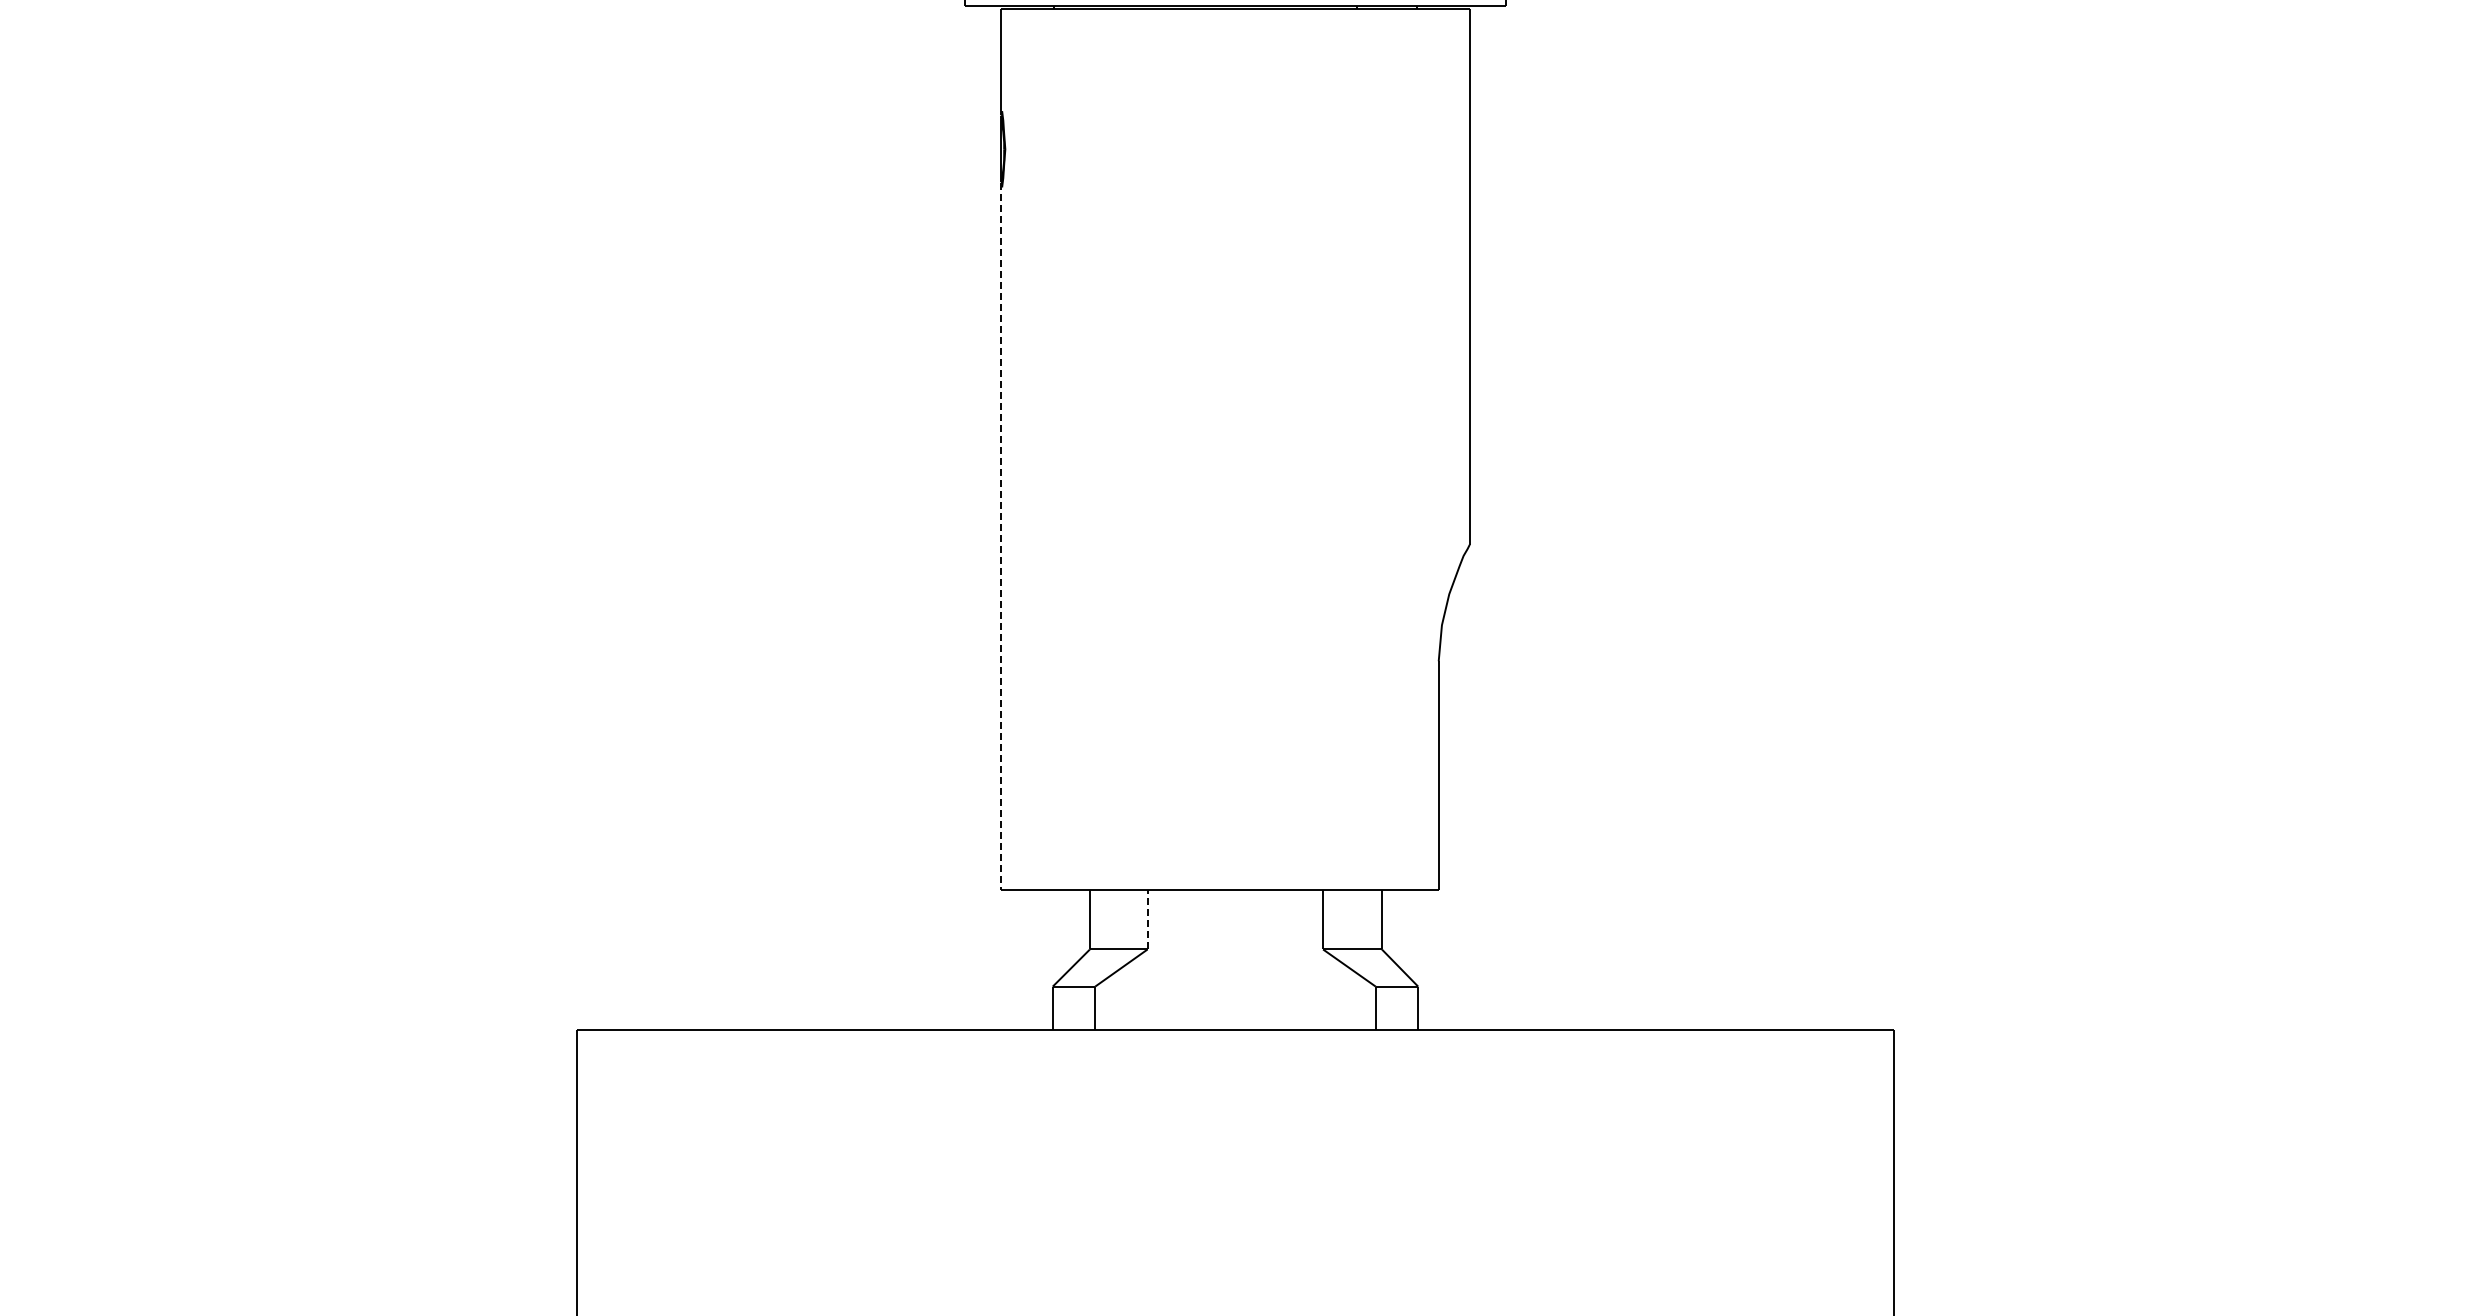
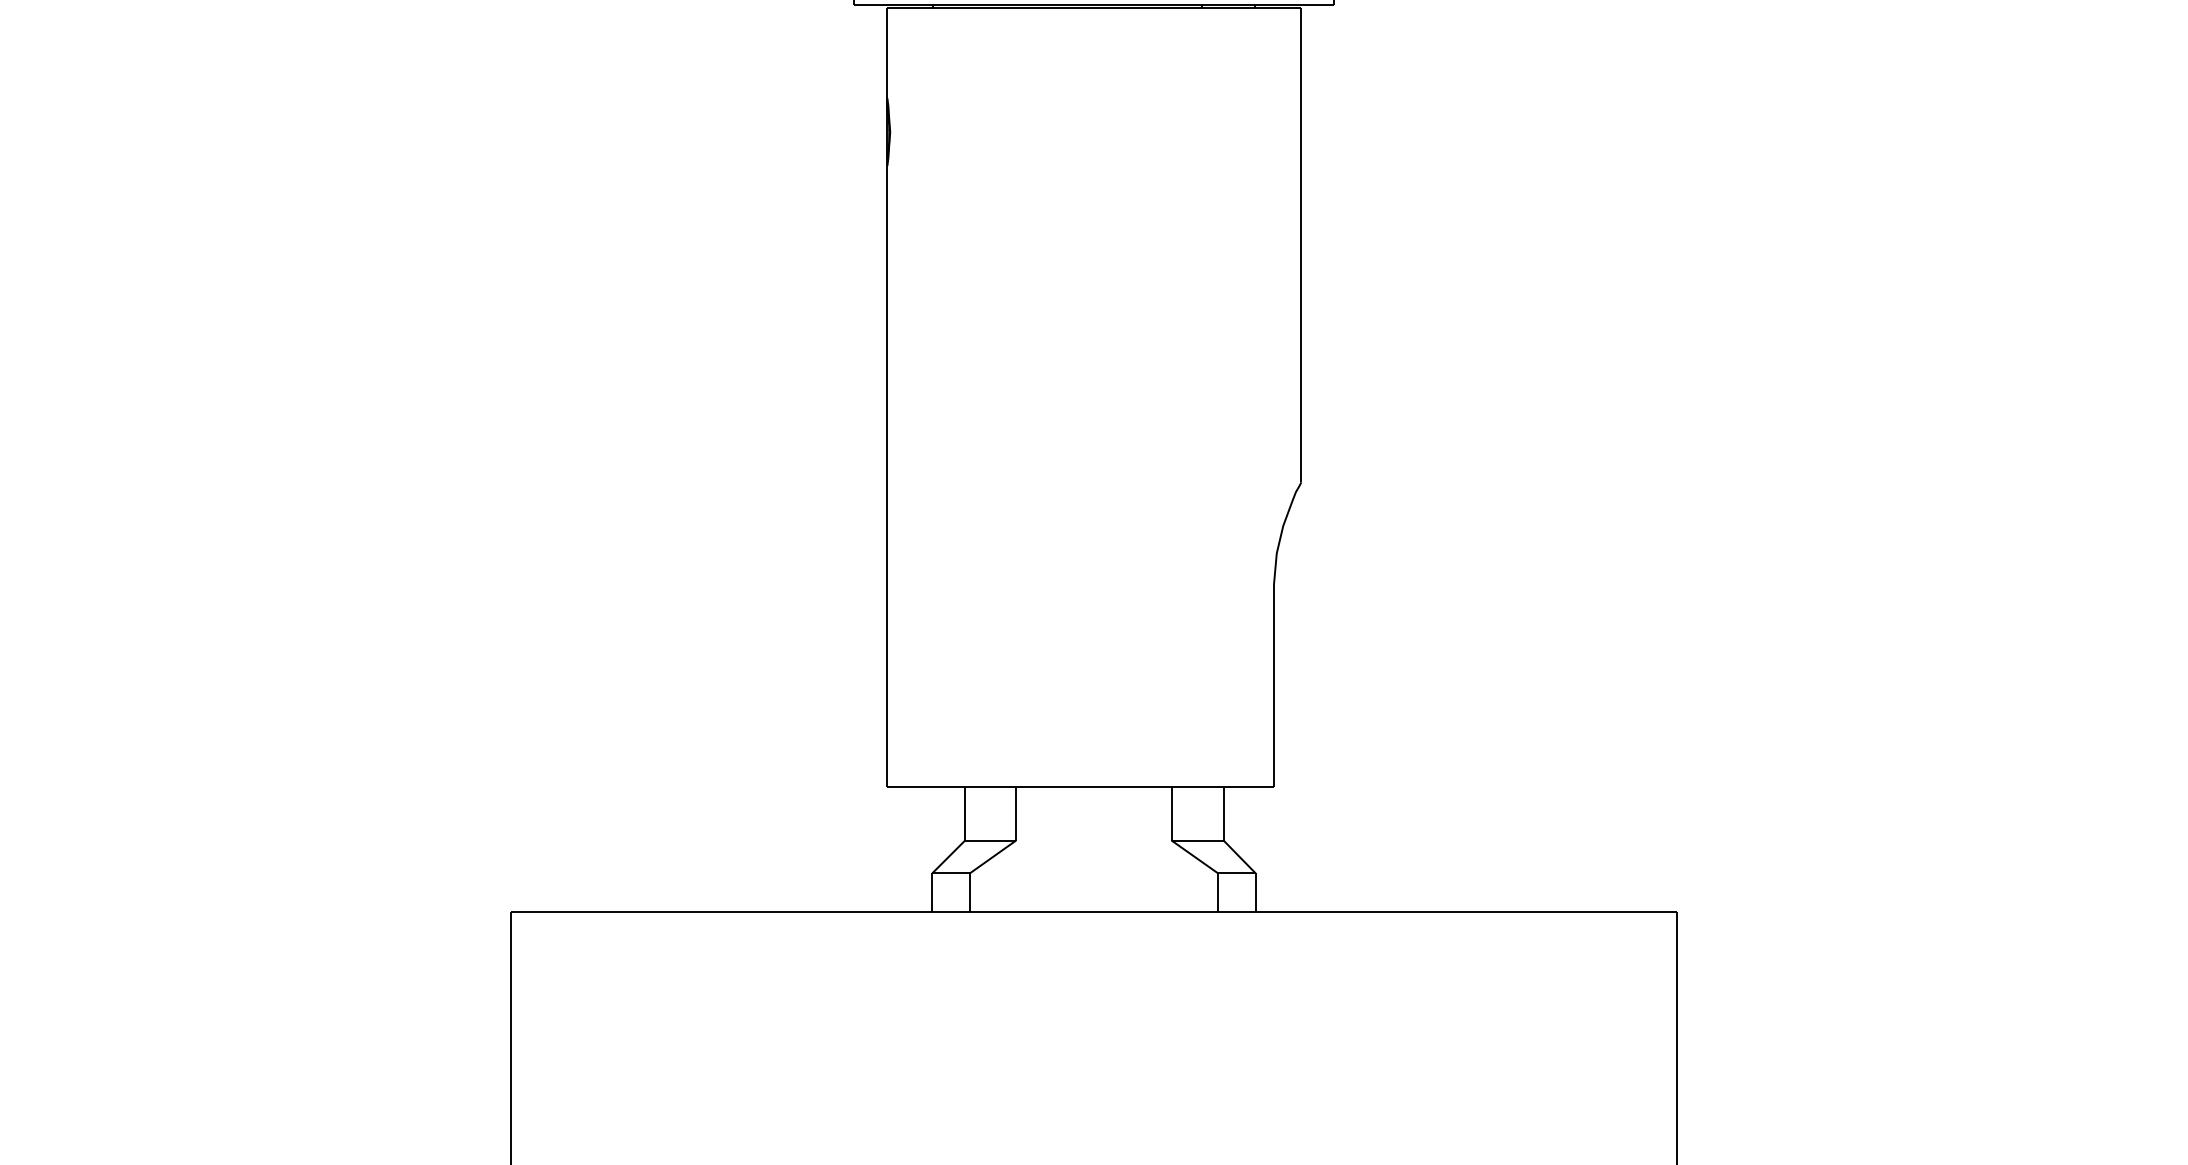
line: (1001, 536) -> (886, 474), dashed -> solid
line: (1147, 919) -> (1016, 814), dashed -> solid

